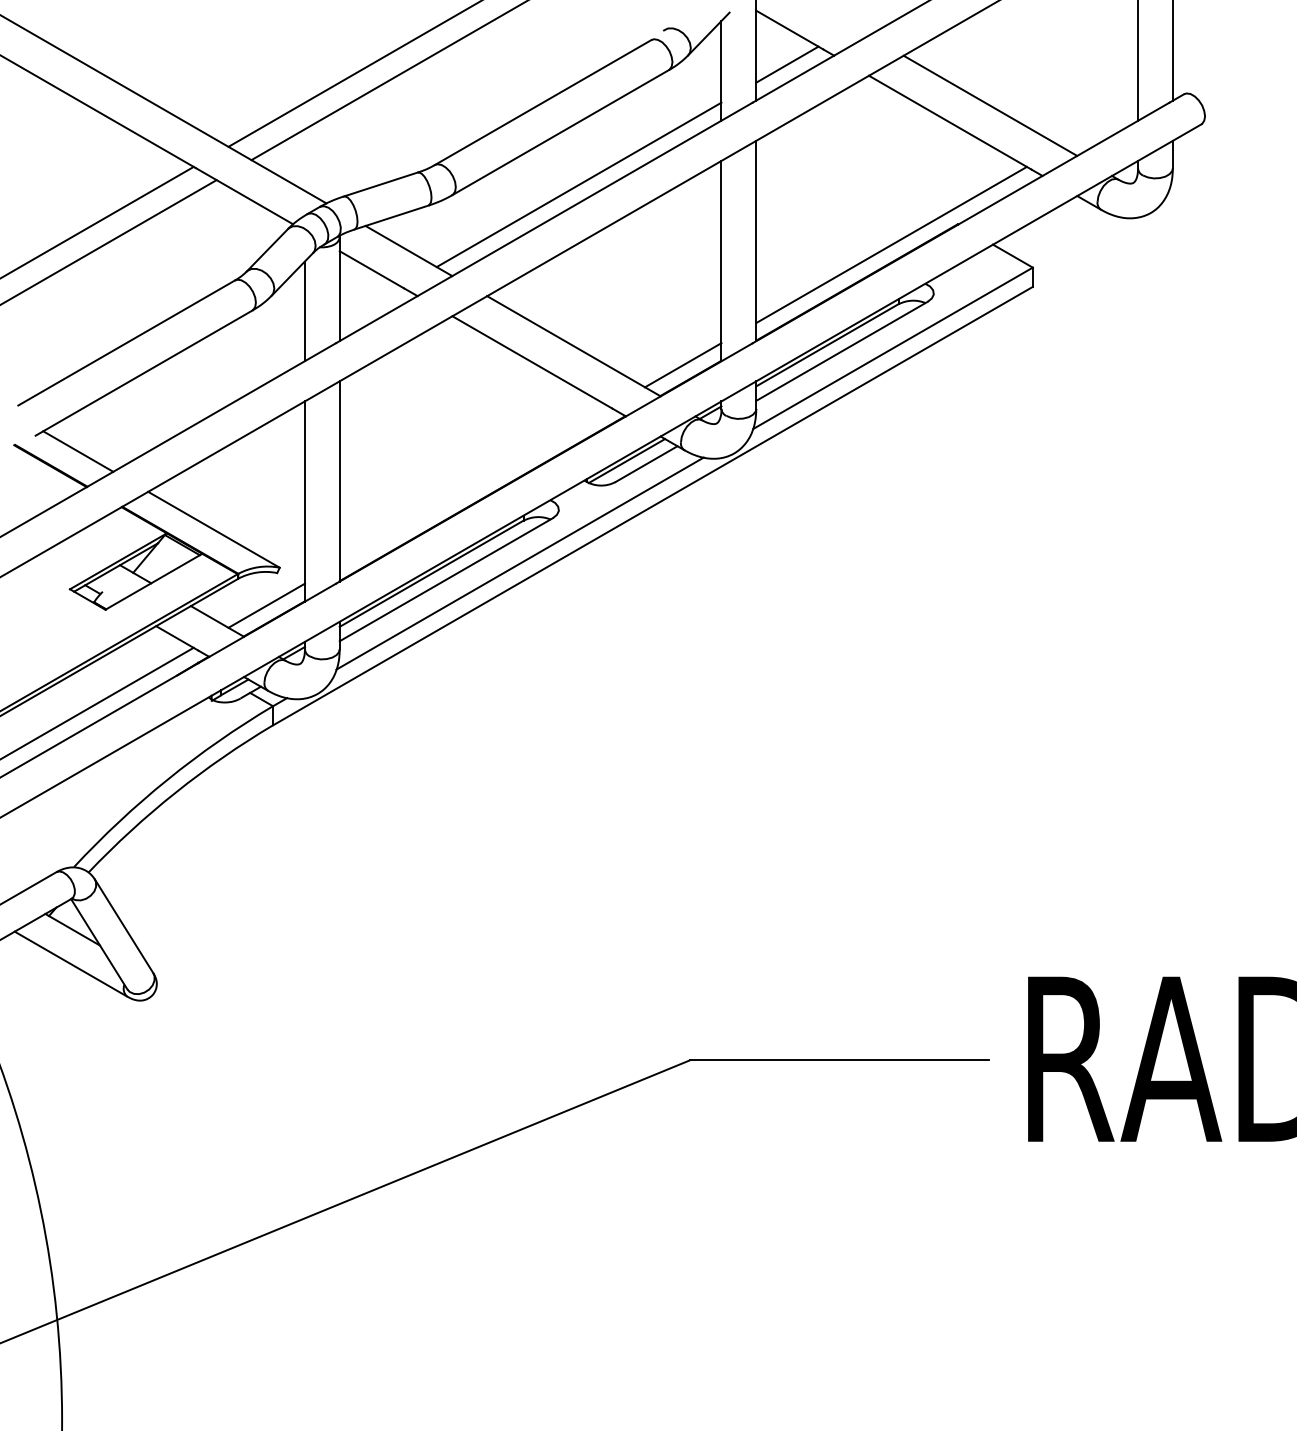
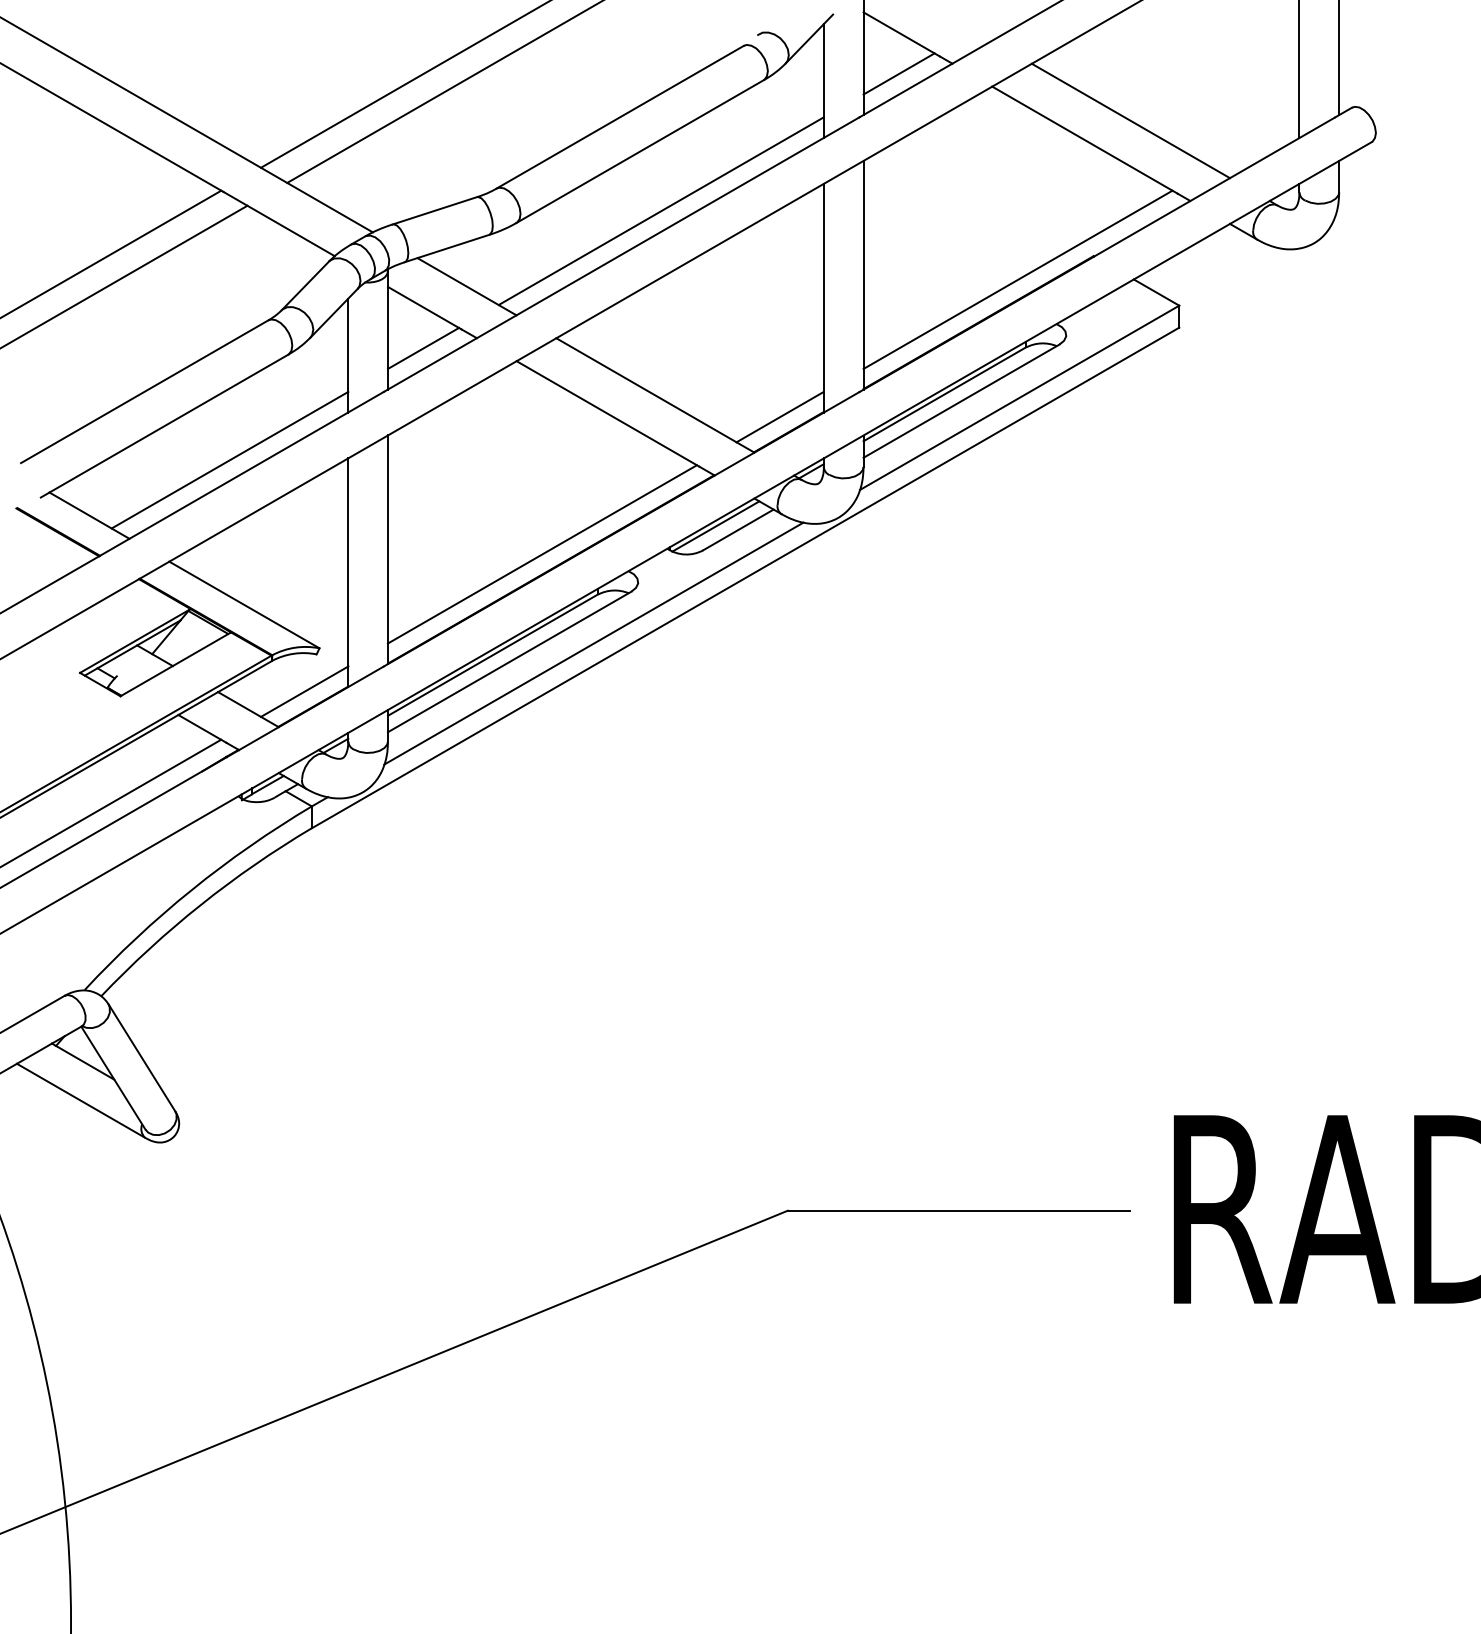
line: (370, 304) -> (423, 347), added
line: (200, 402) -> (229, 459), added
line: (474, 485) -> (541, 554), added

